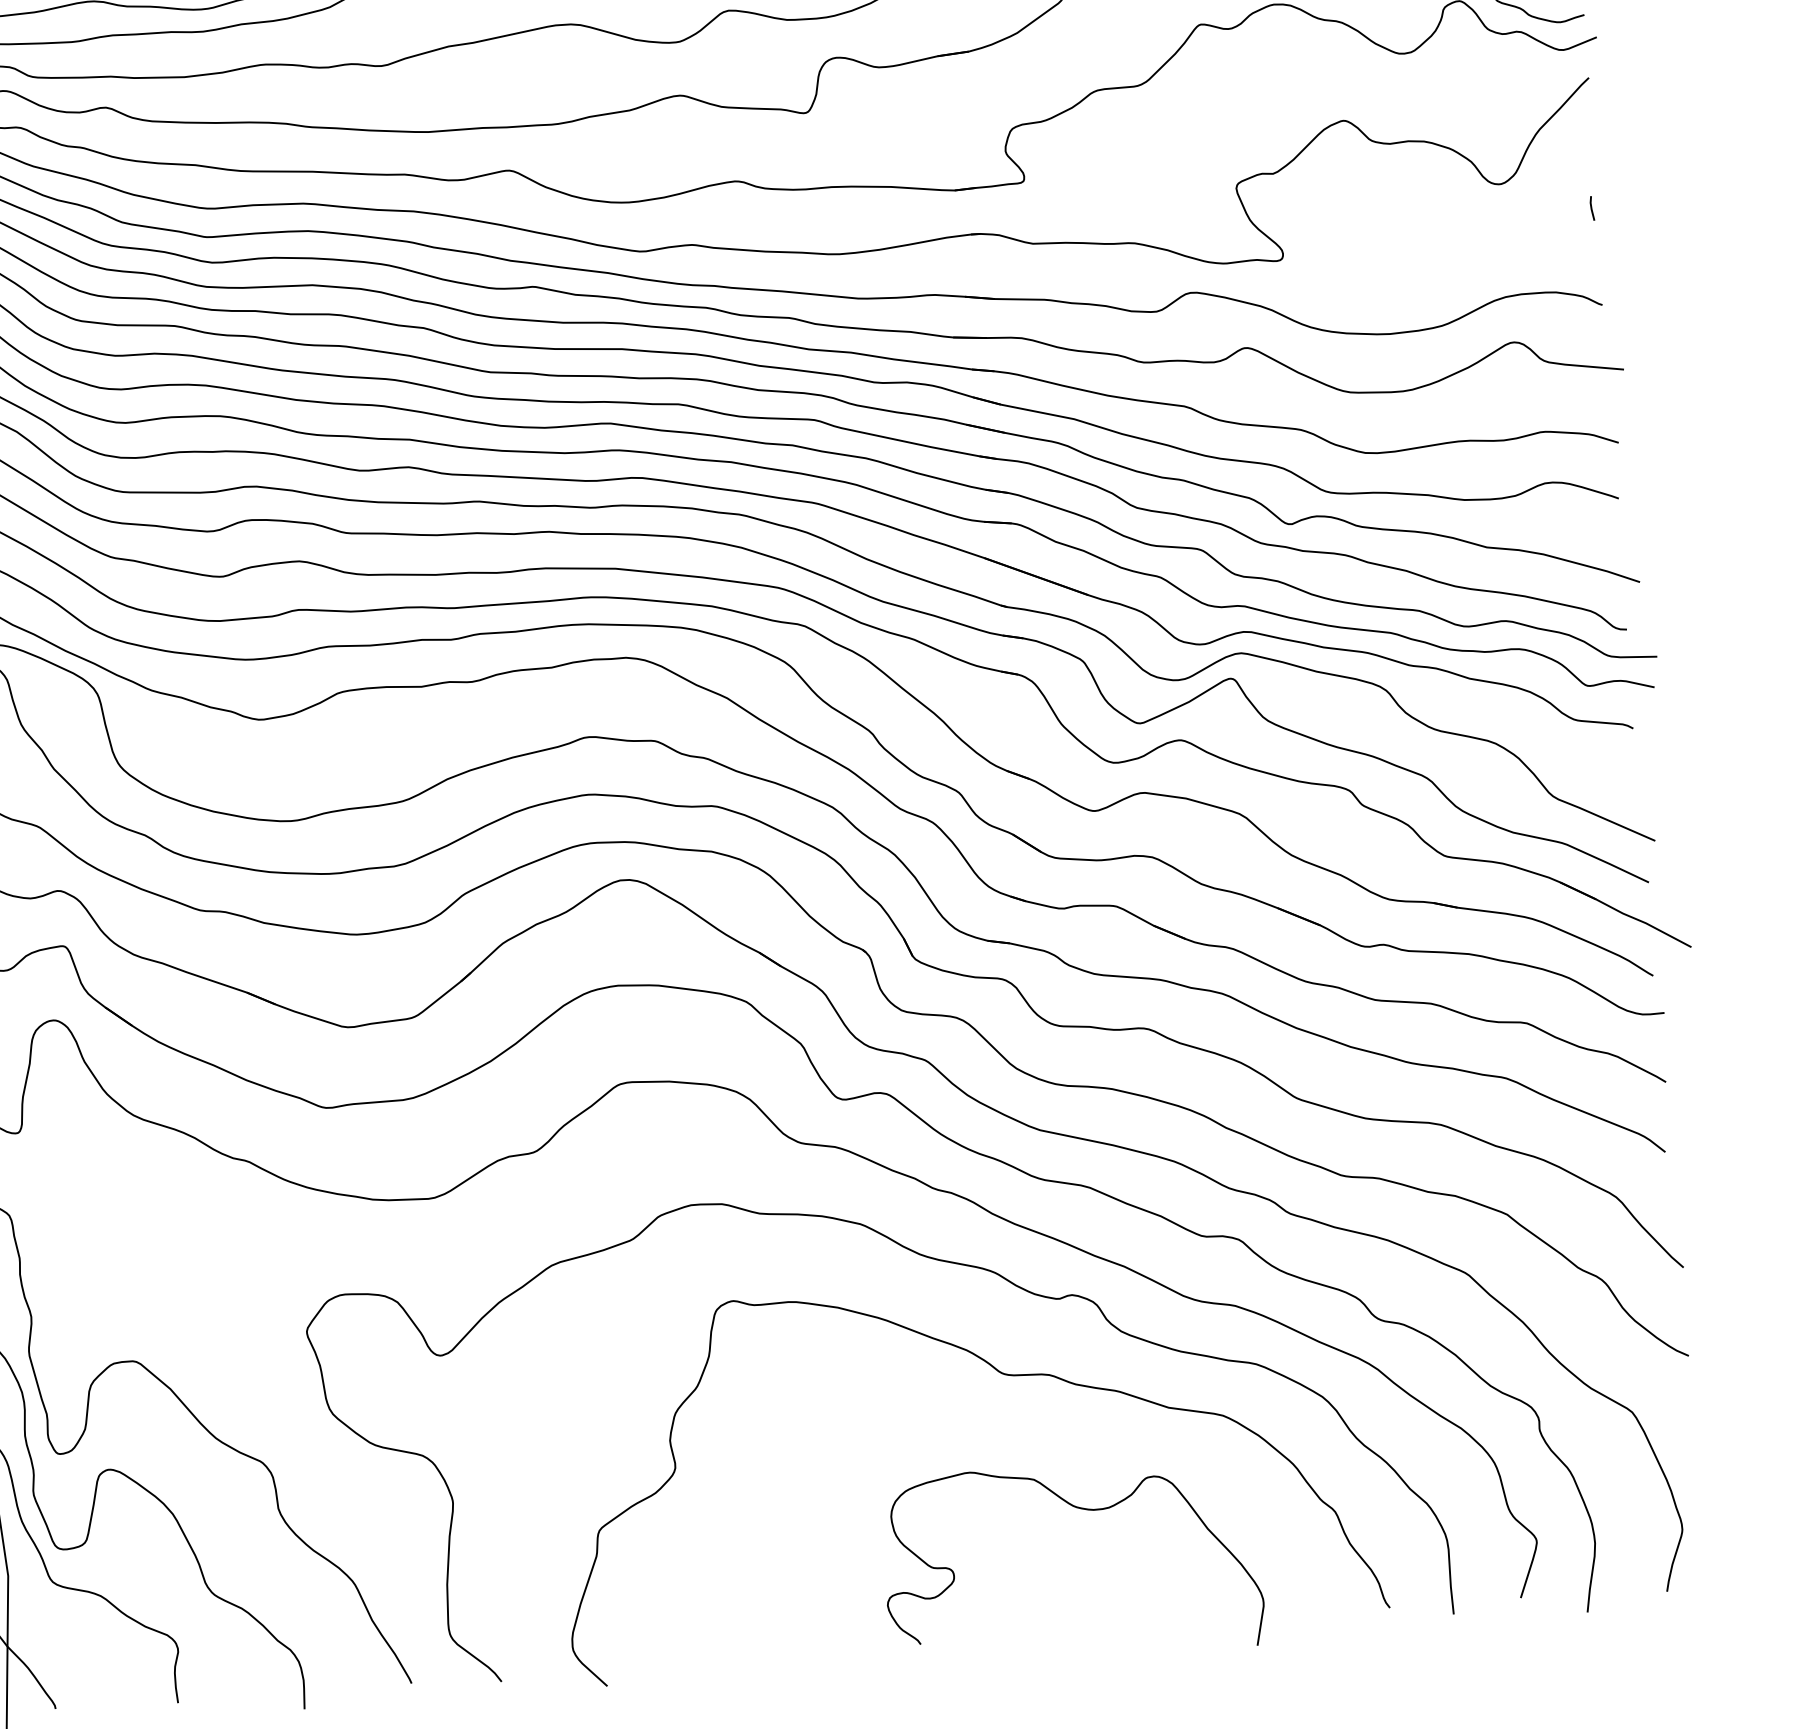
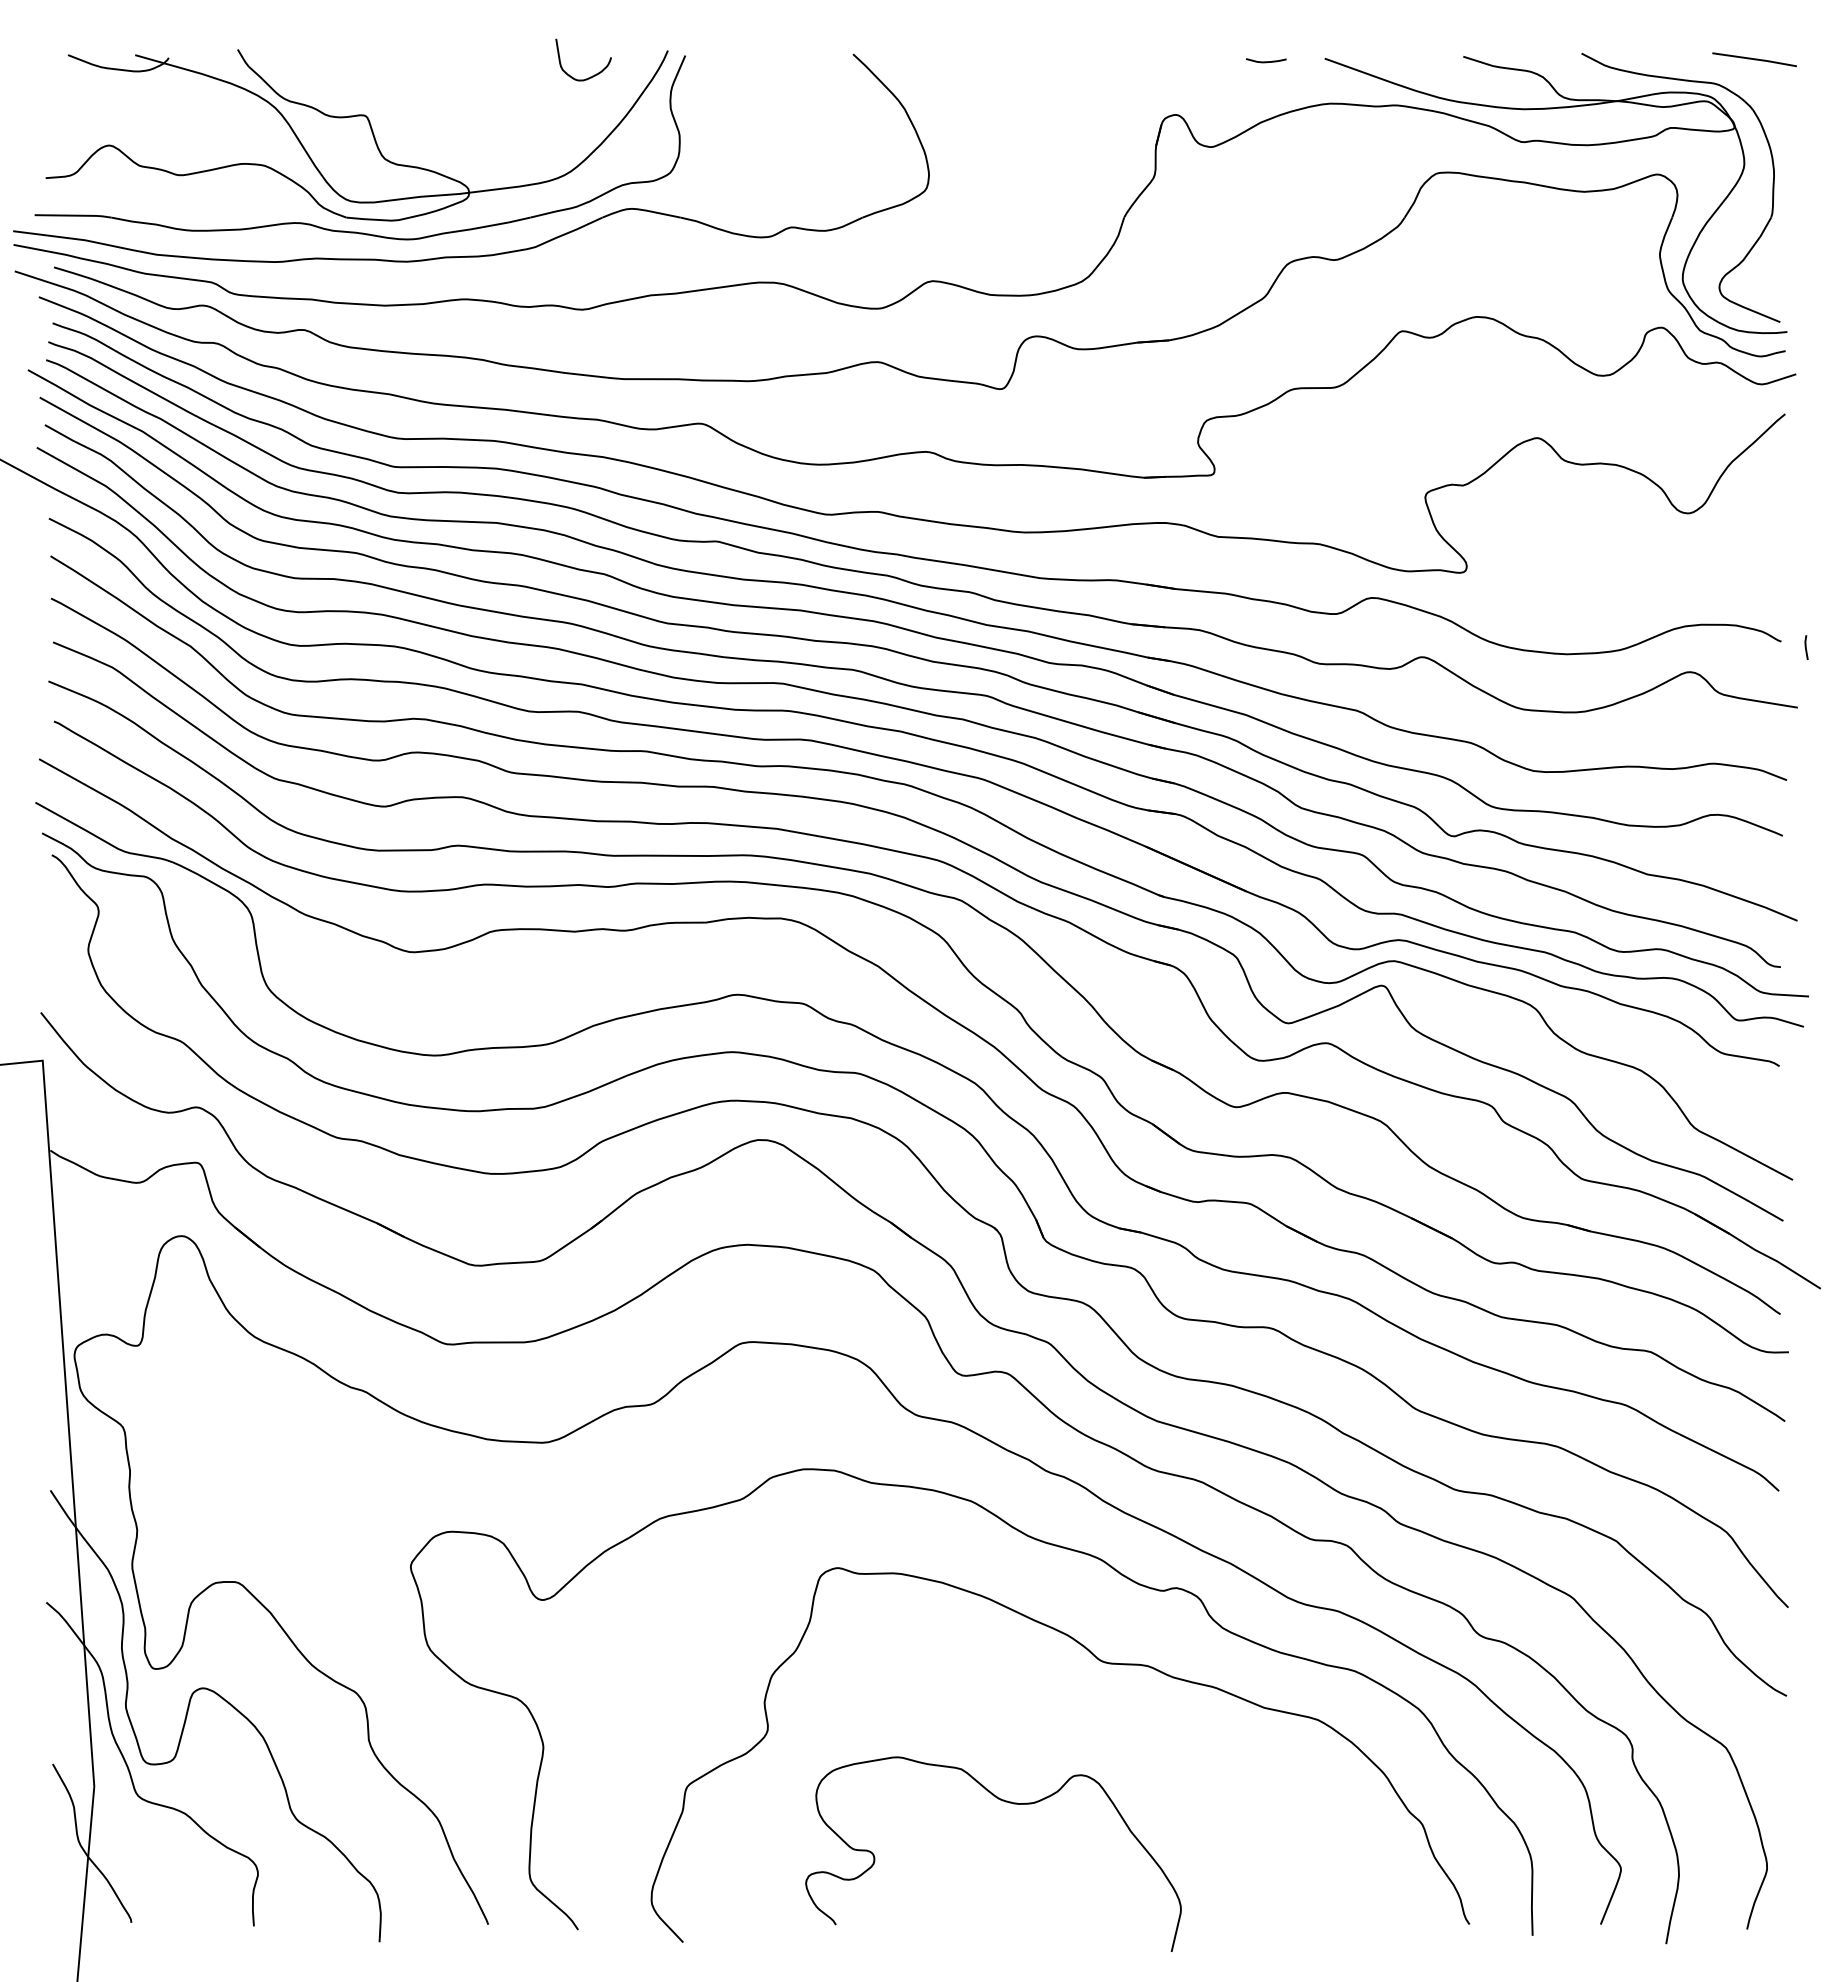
line: (1592, 208) -> (1806, 647), moved
curve: (1080, 1509) -> (1005, 1802), moved

